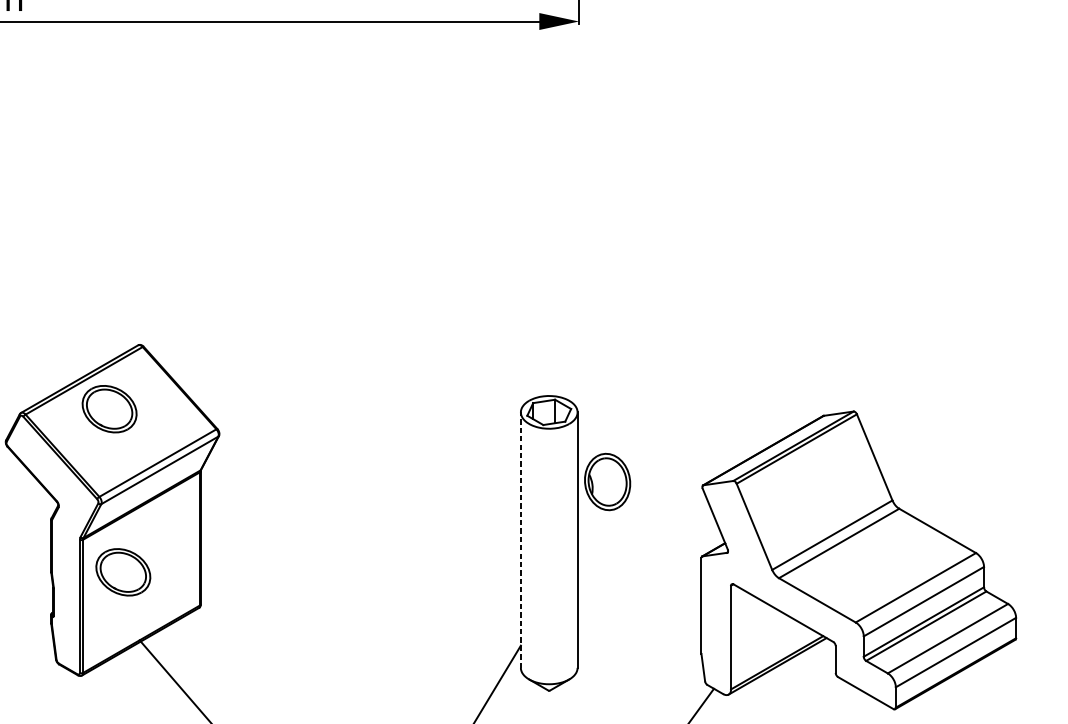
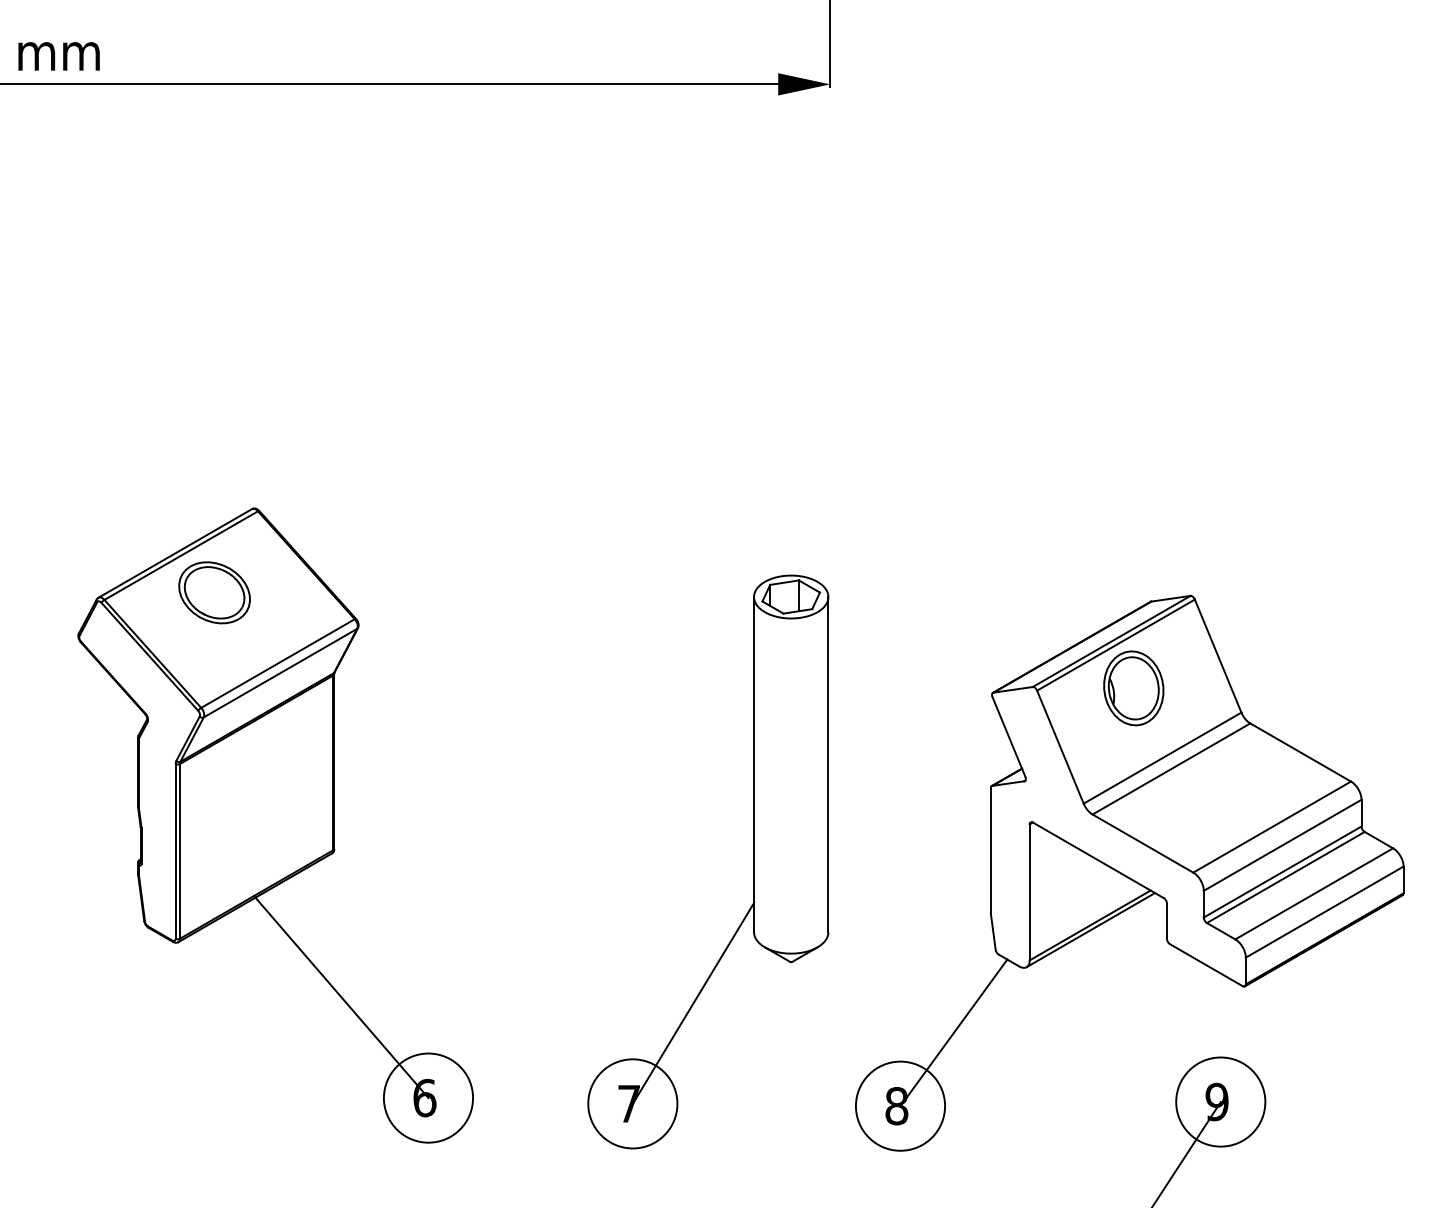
part: (607, 482) -> (1133, 688), moved
line: (521, 540) -> (754, 764), dashed -> solid
part: (123, 572) -> (232, 806), removed

